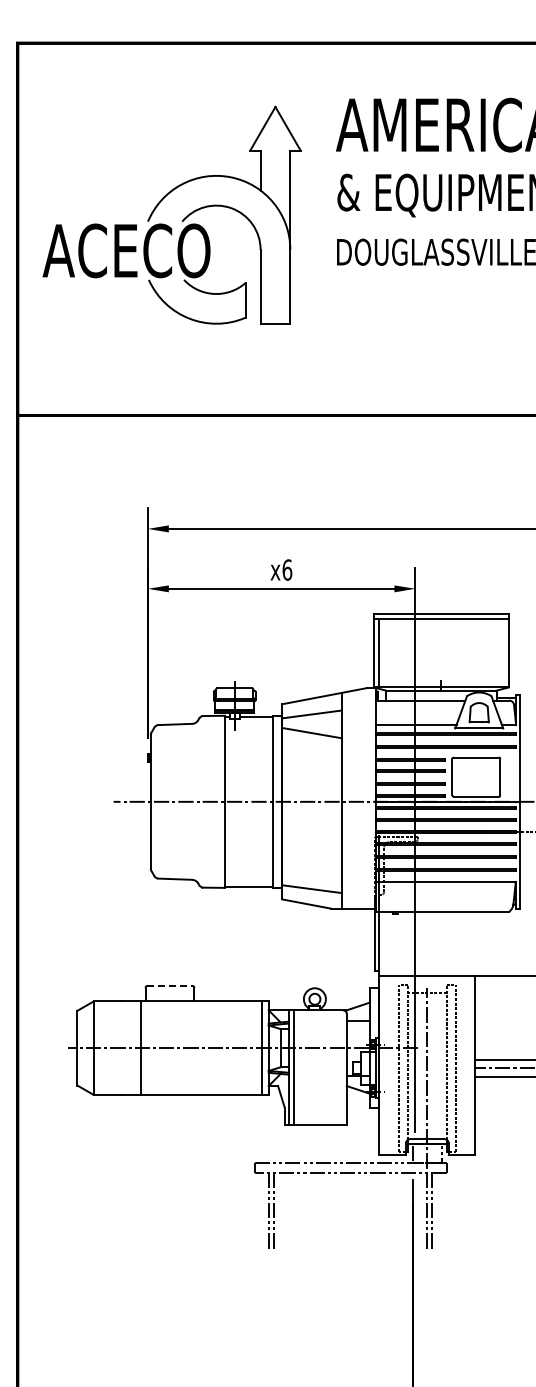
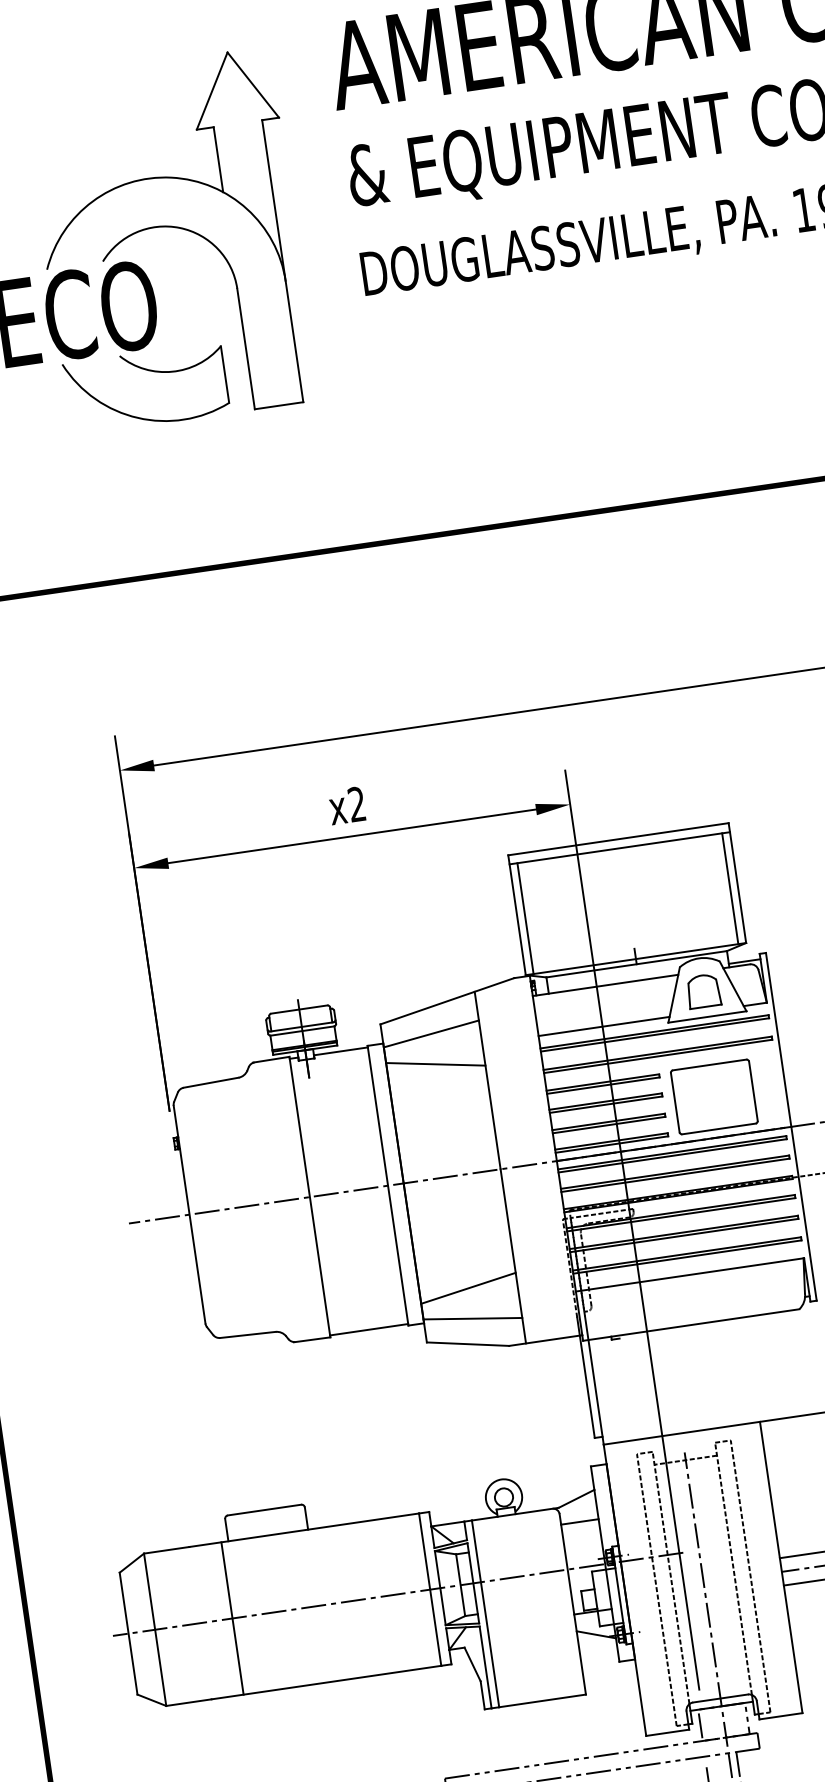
text: (287, 569) -> (357, 803), x6 -> x2
line: (504, 653) -> (730, 888), added
line: (311, 870) -> (467, 1288), added
line: (169, 985) -> (263, 1509), dashed -> solid

